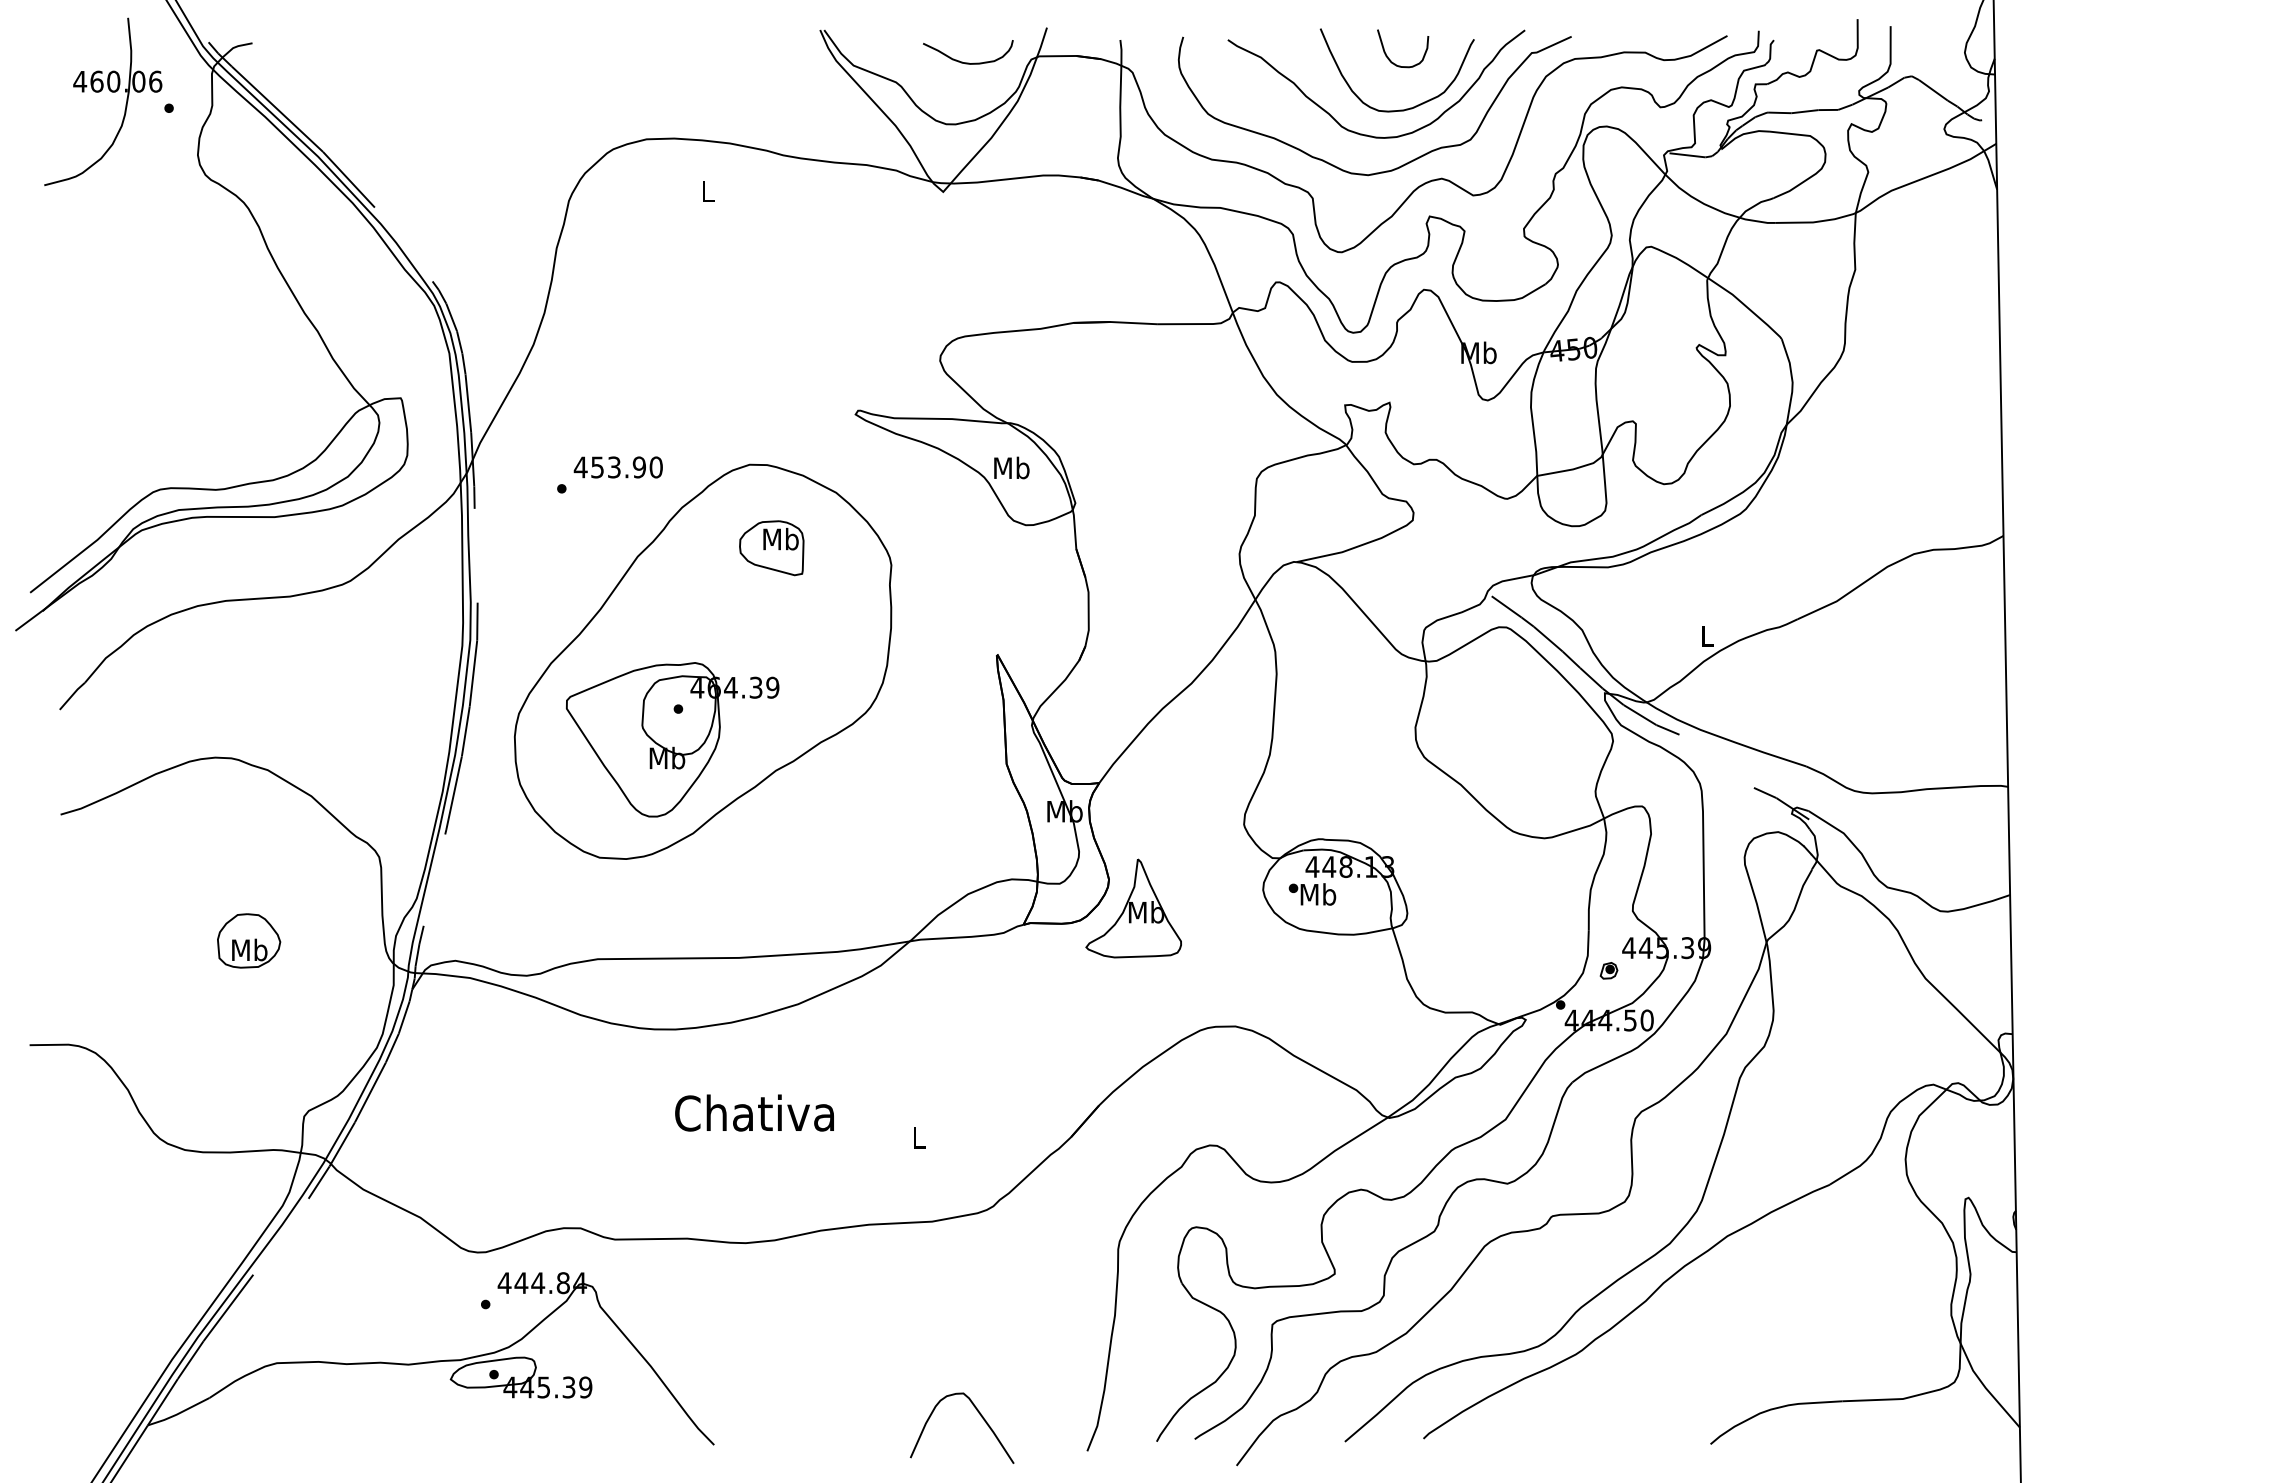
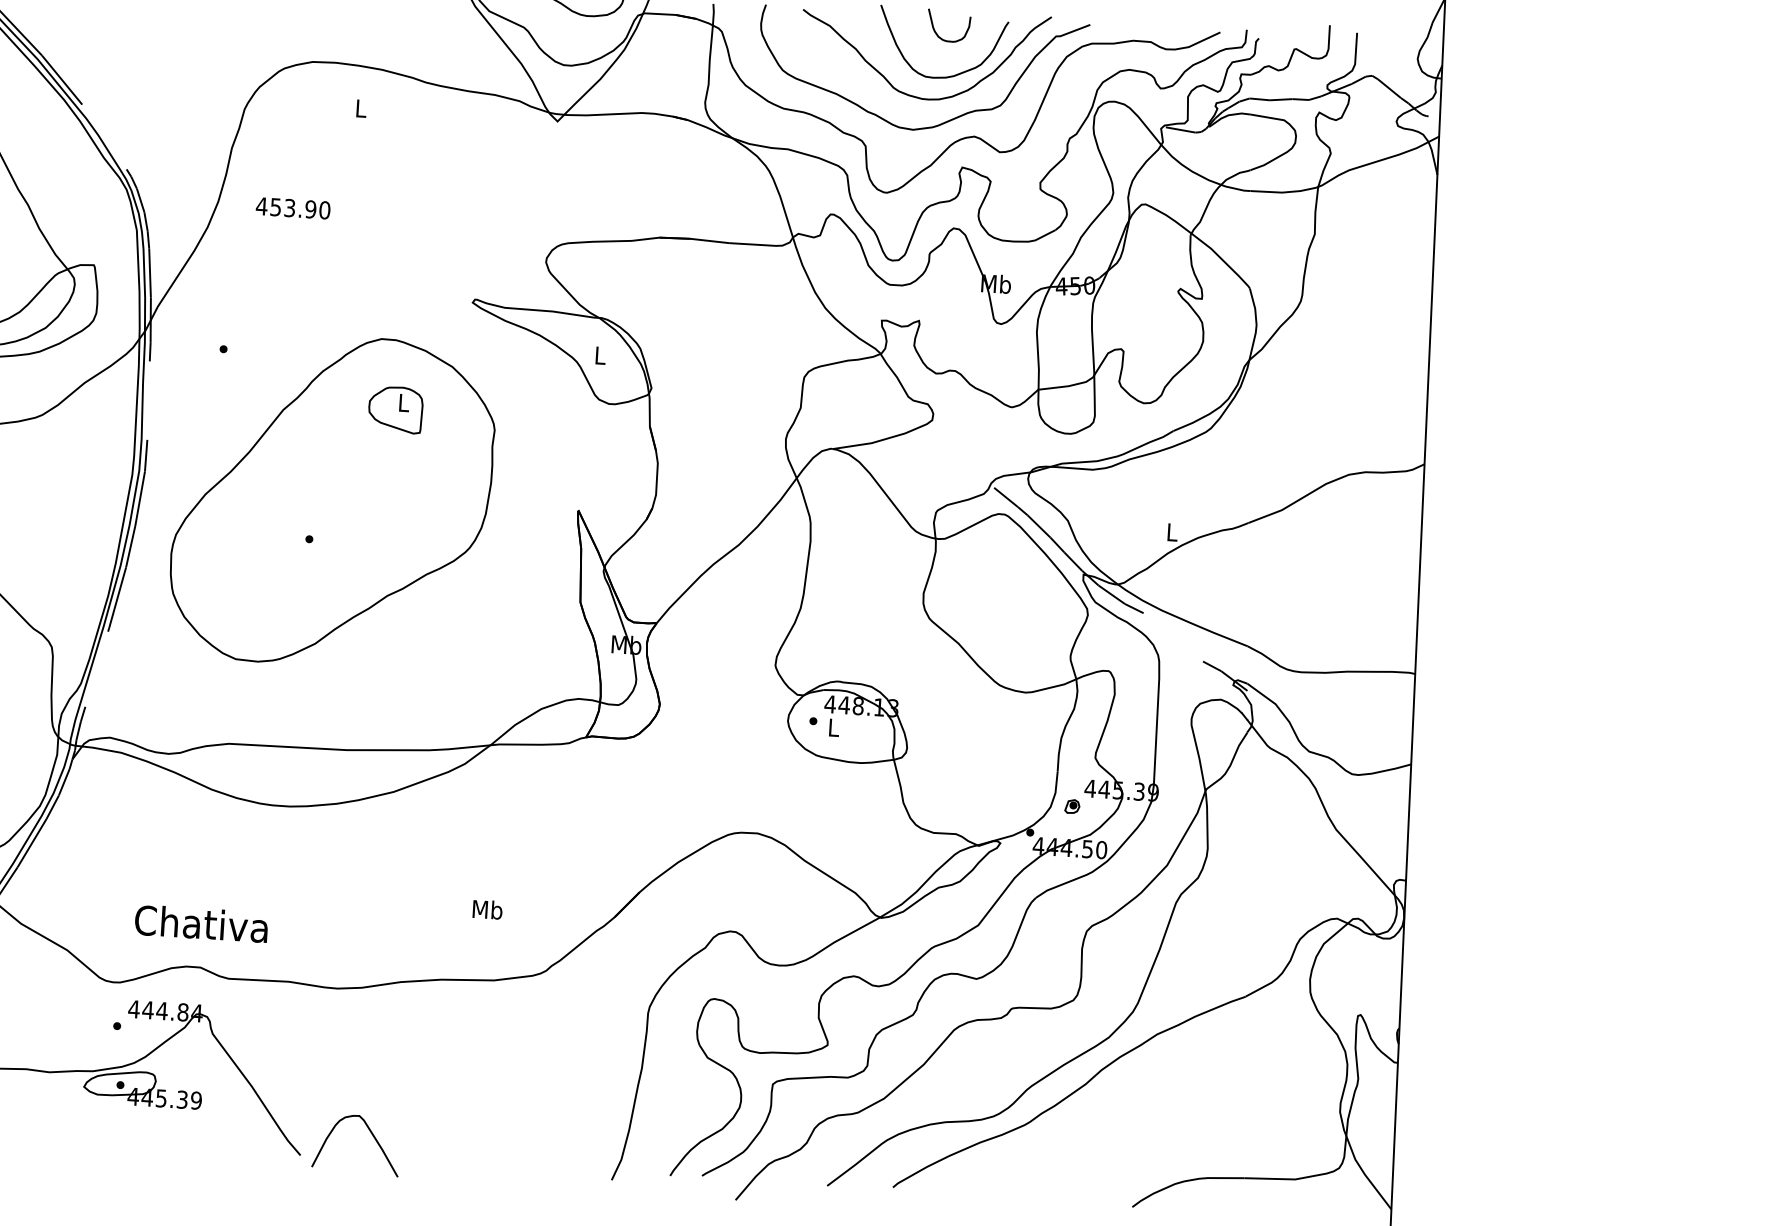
text: (617, 467) -> (292, 208), moved
text: (1011, 467) -> (600, 355), Mb -> L
text: (780, 538) -> (403, 402), Mb -> L
part: (672, 739) -> (302, 564), removed
text: (1318, 894) -> (833, 727), Mb -> L
part: (1133, 908) -> (678, 729), removed
text: (754, 1112) -> (201, 923), moved
text: (918, 1137) -> (487, 909), L -> Mb
curve: (978, 1413) -> (370, 1133), moved

